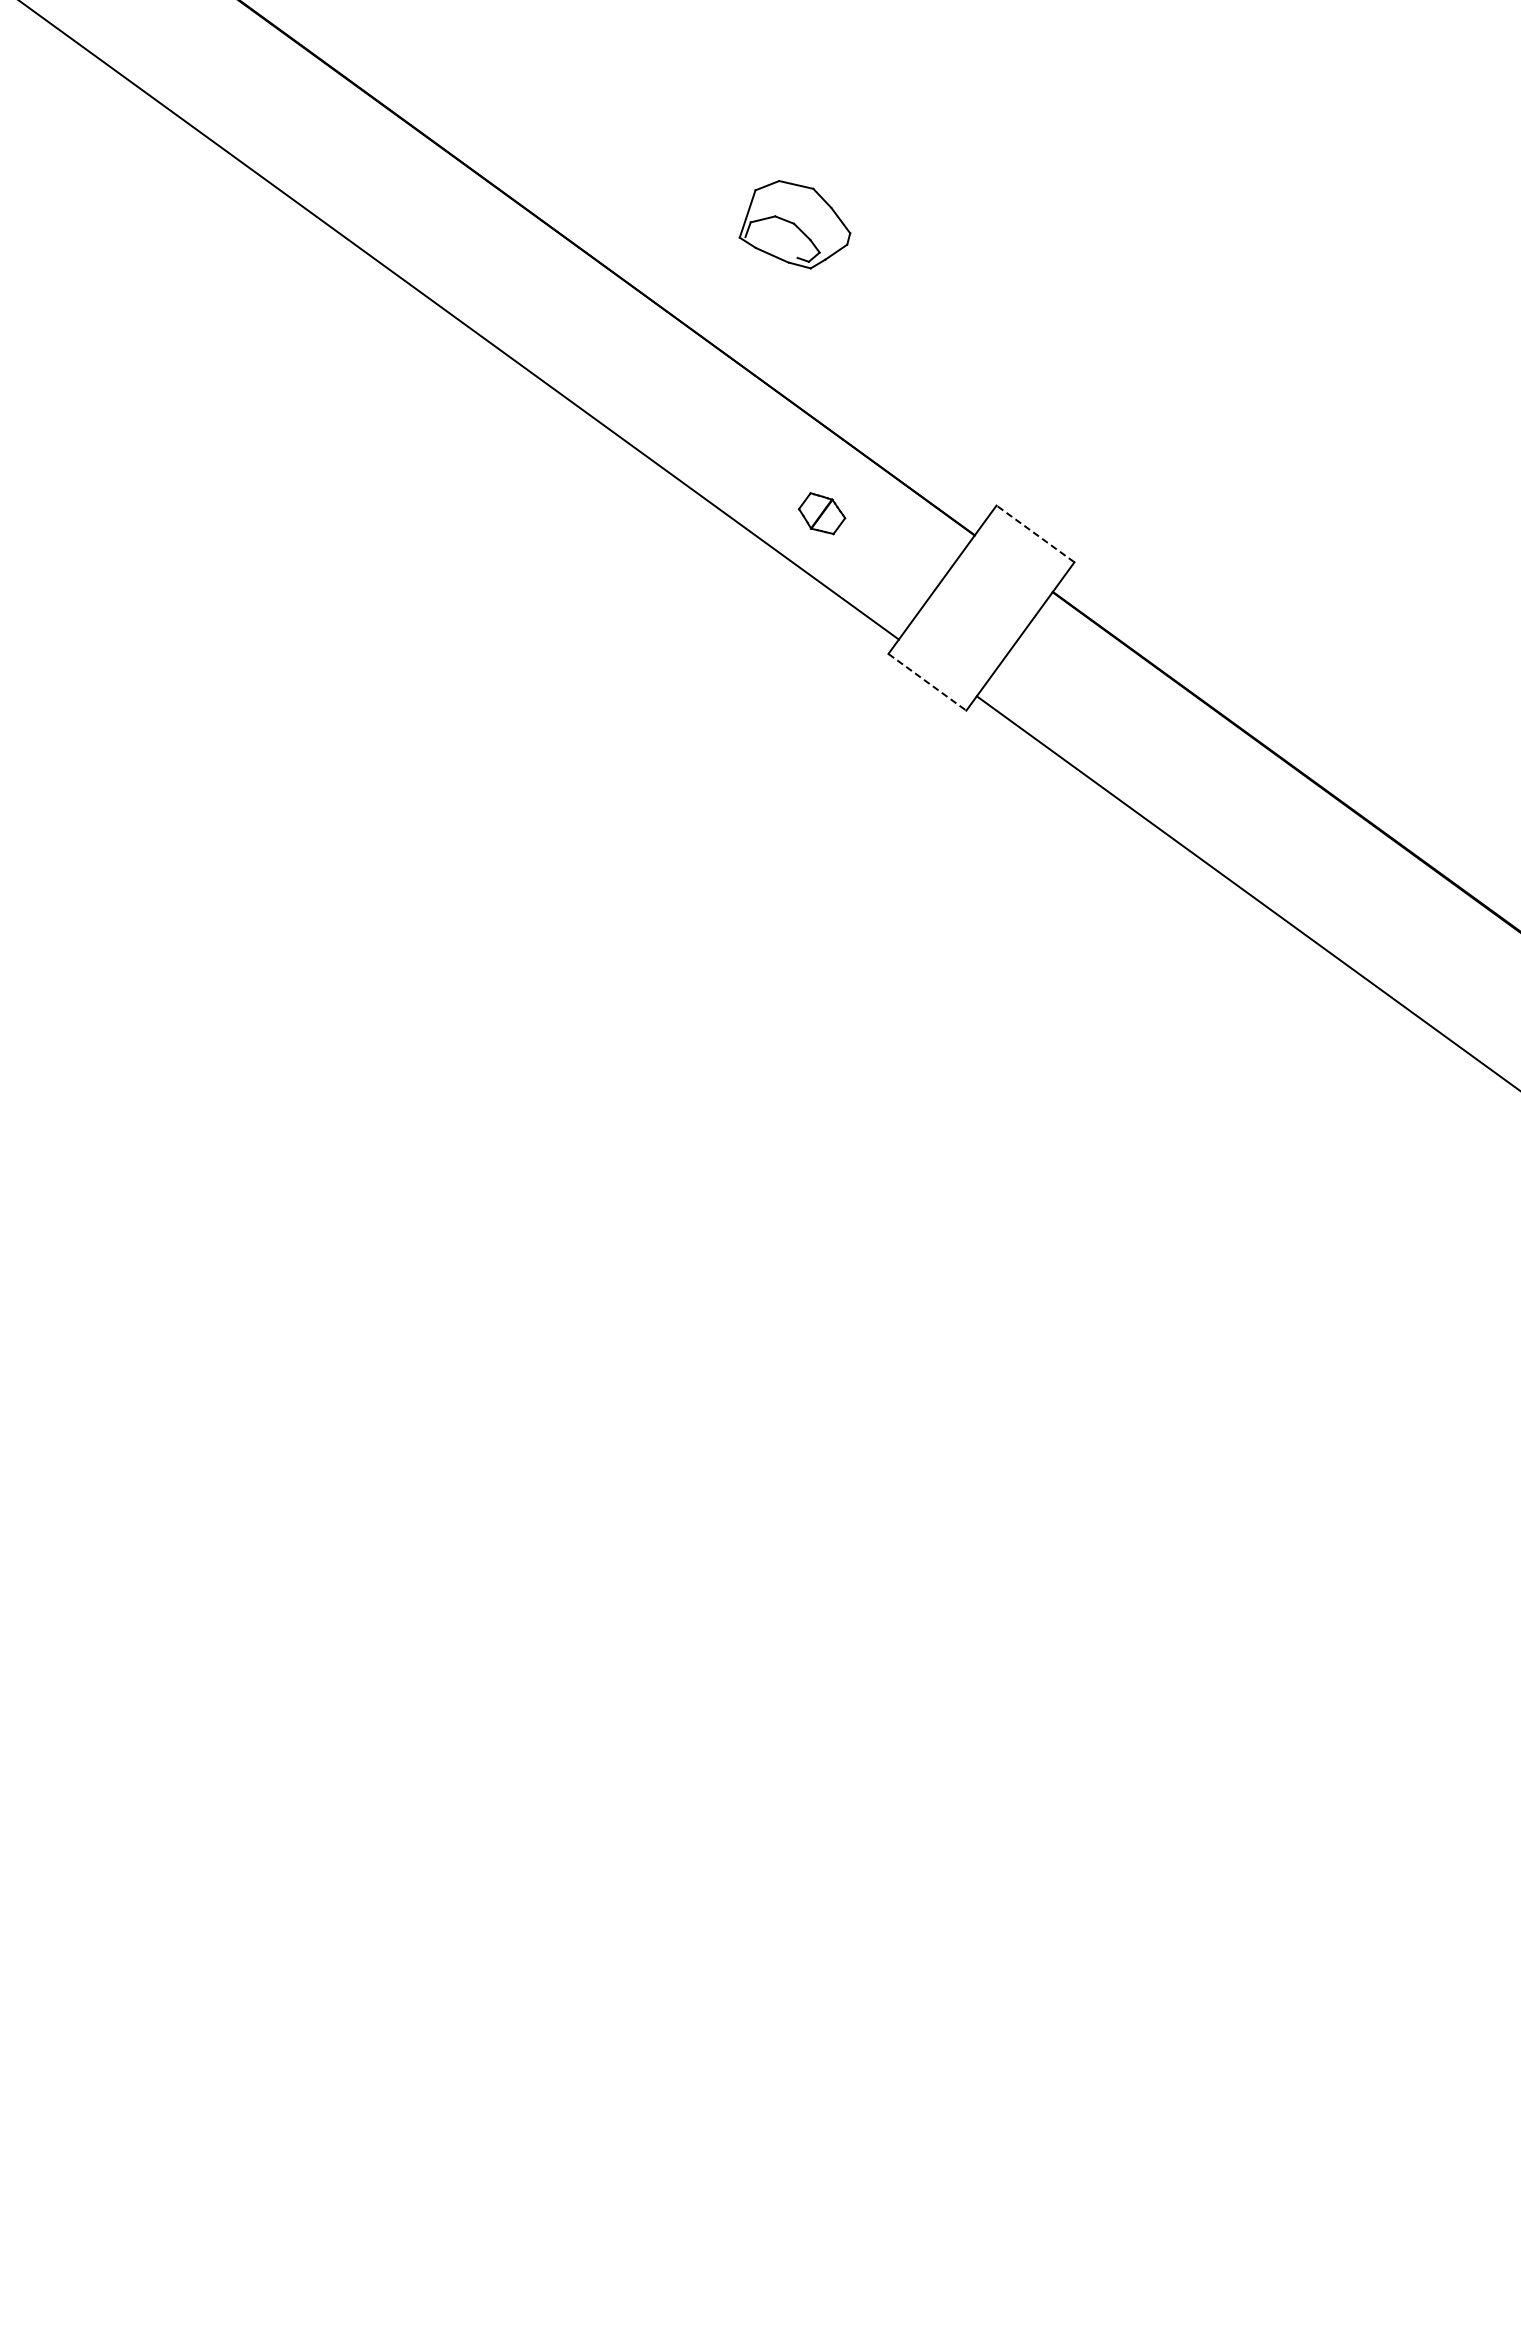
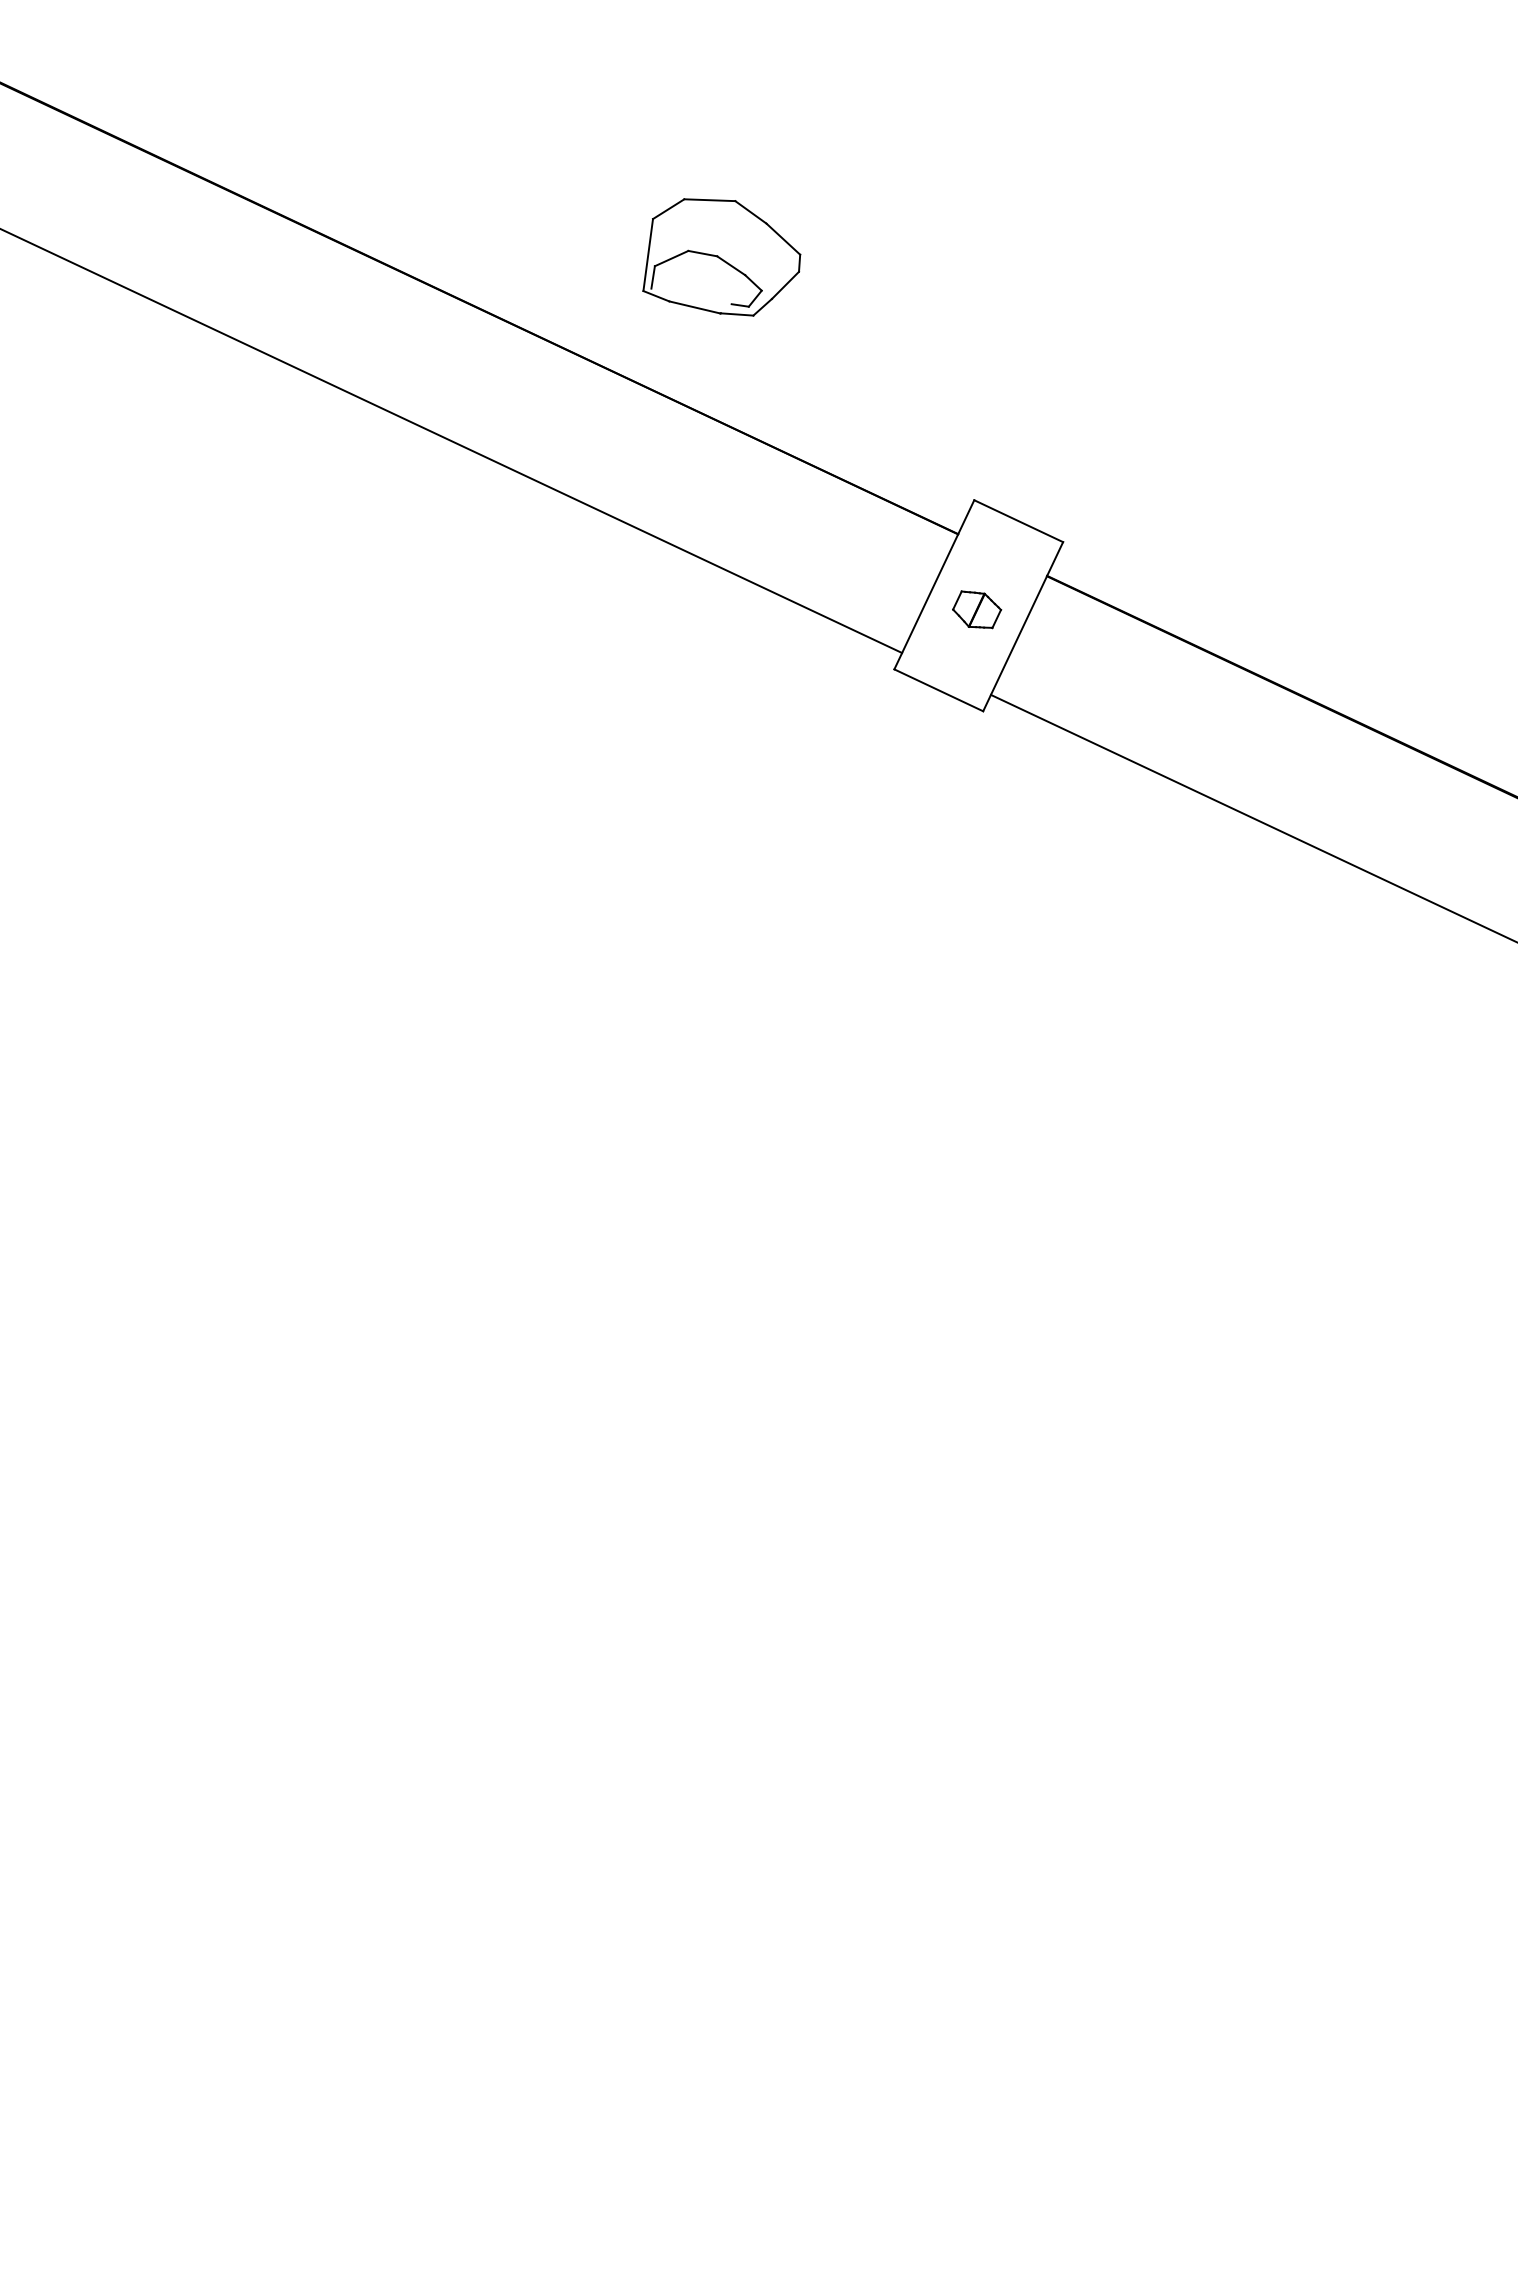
part: (794, 224) -> (718, 257), size x1.43
part: (822, 513) -> (977, 609), moved
line: (1035, 533) -> (1018, 520), dashed -> solid
line: (927, 682) -> (938, 690), dashed -> solid

